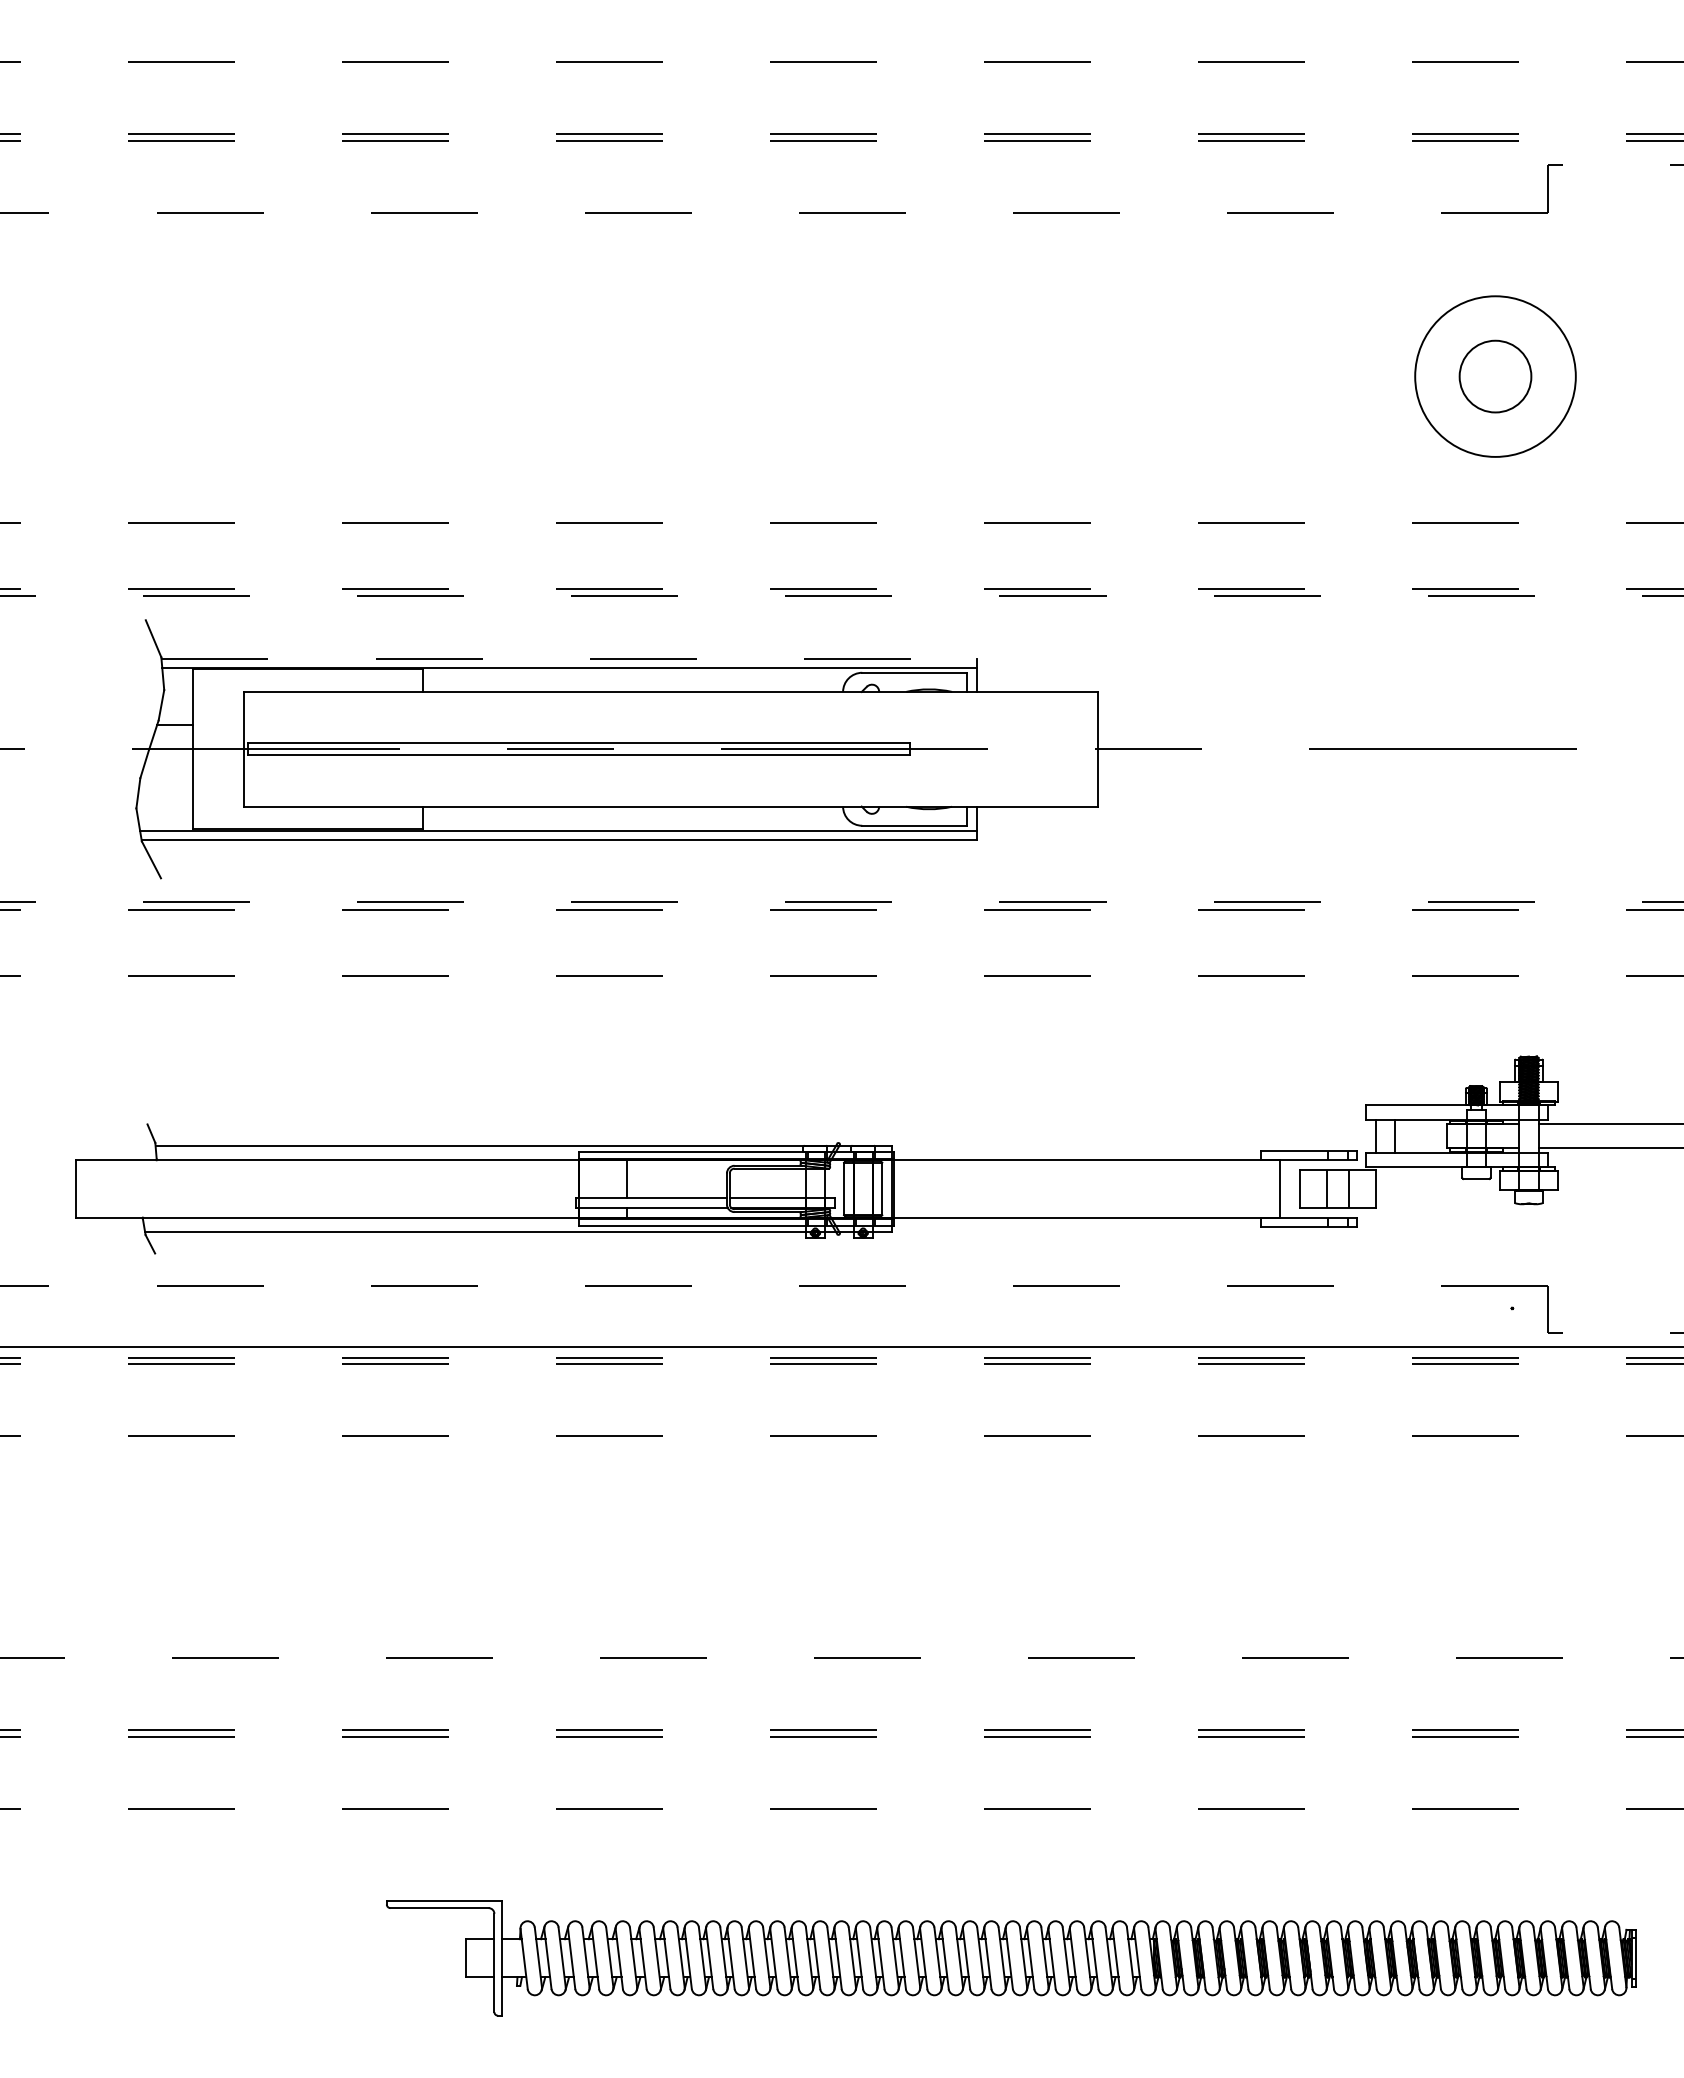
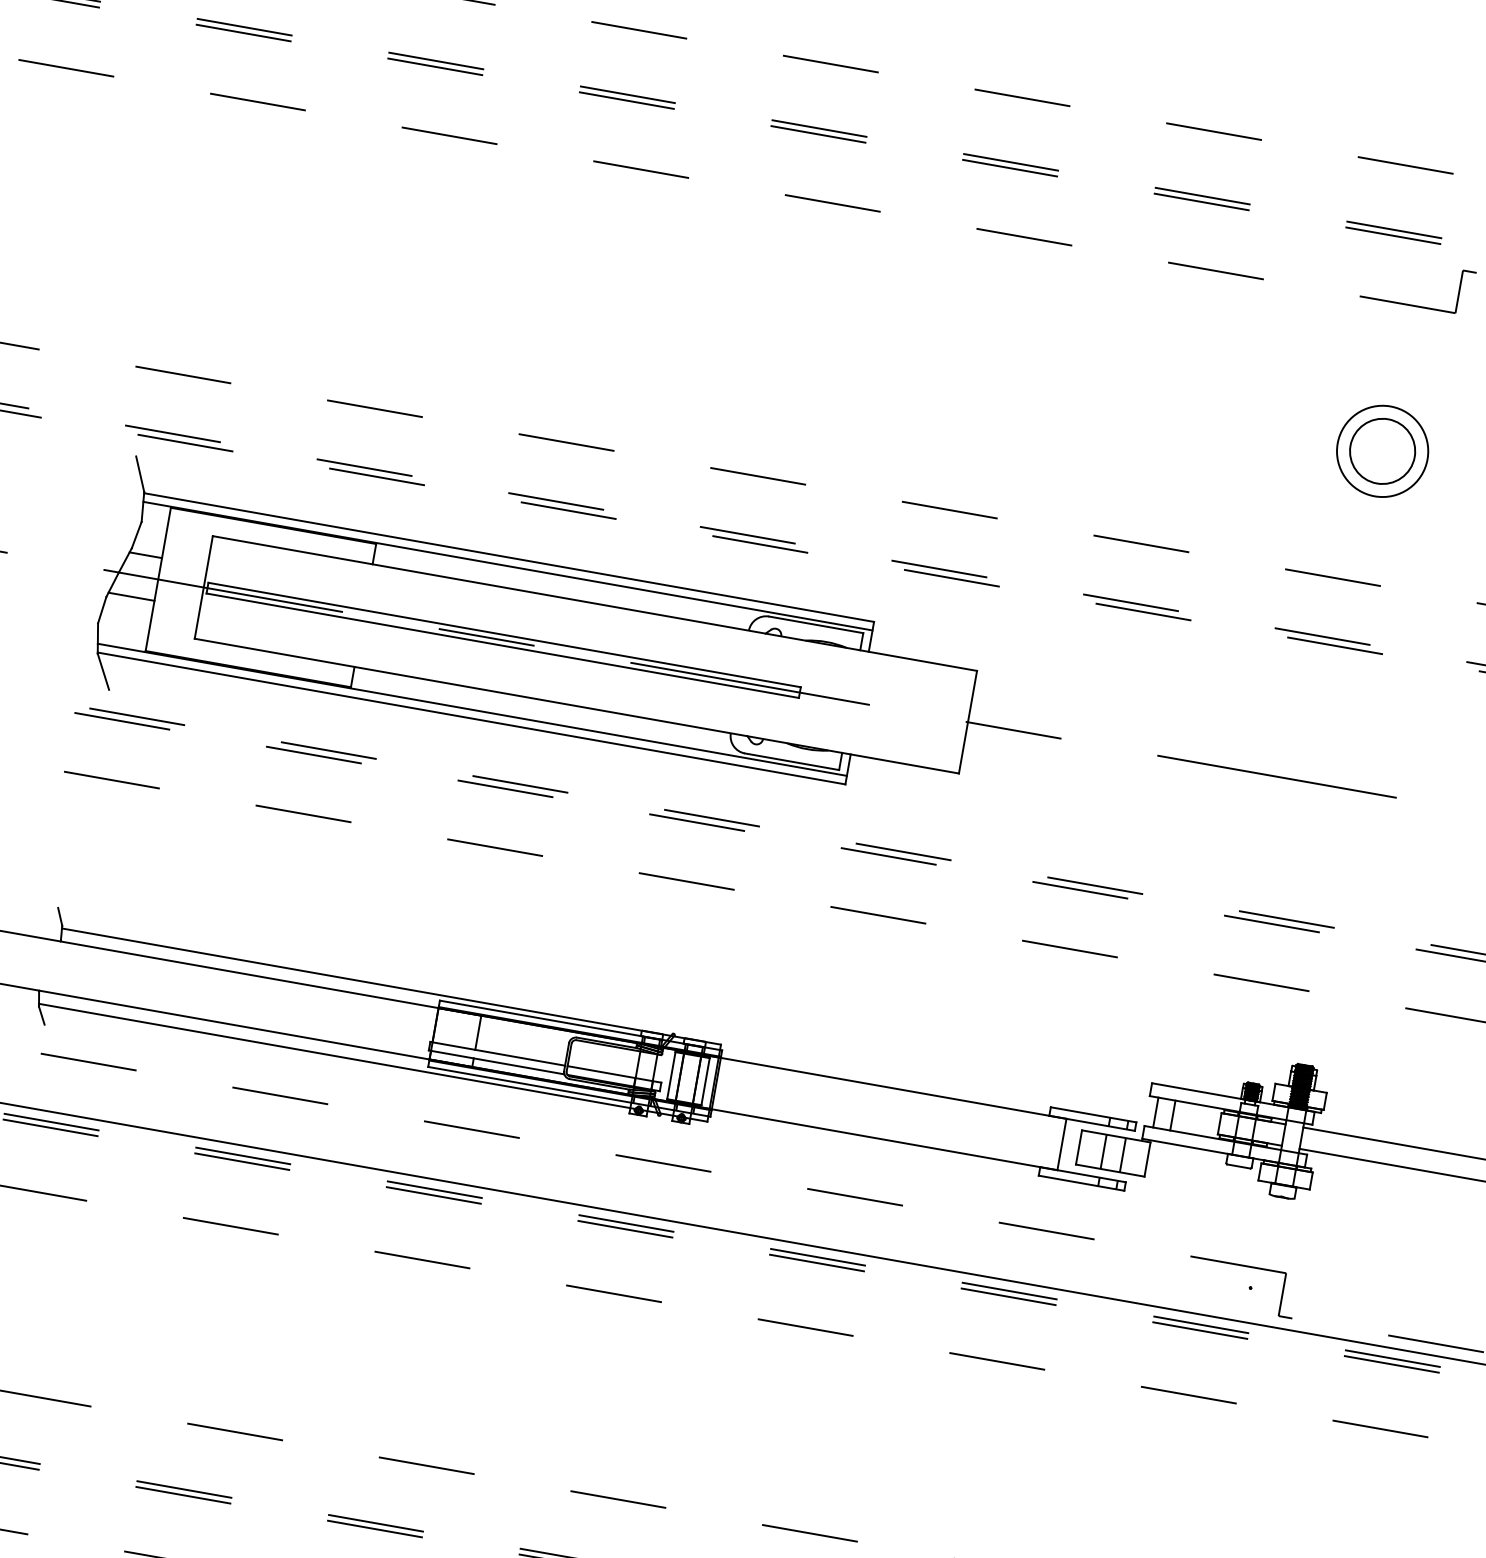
circle: (1495, 376) -> (1382, 451), size x0.62
line: (569, 658) -> (509, 557), dashed -> solid
line: (167, 773) -> (131, 597), added

